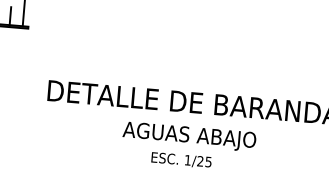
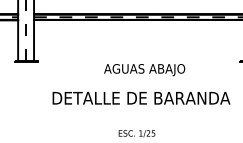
text: (189, 137) -> (144, 70), moved

